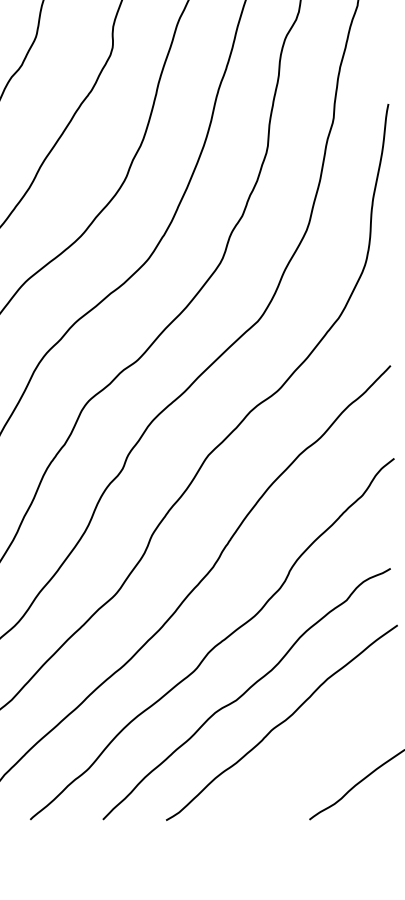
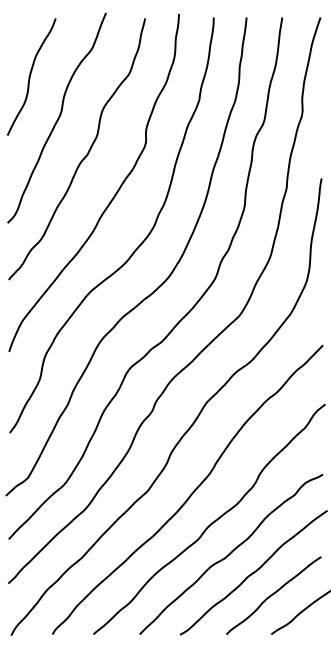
curve: (312, 758) -> (273, 595), added

